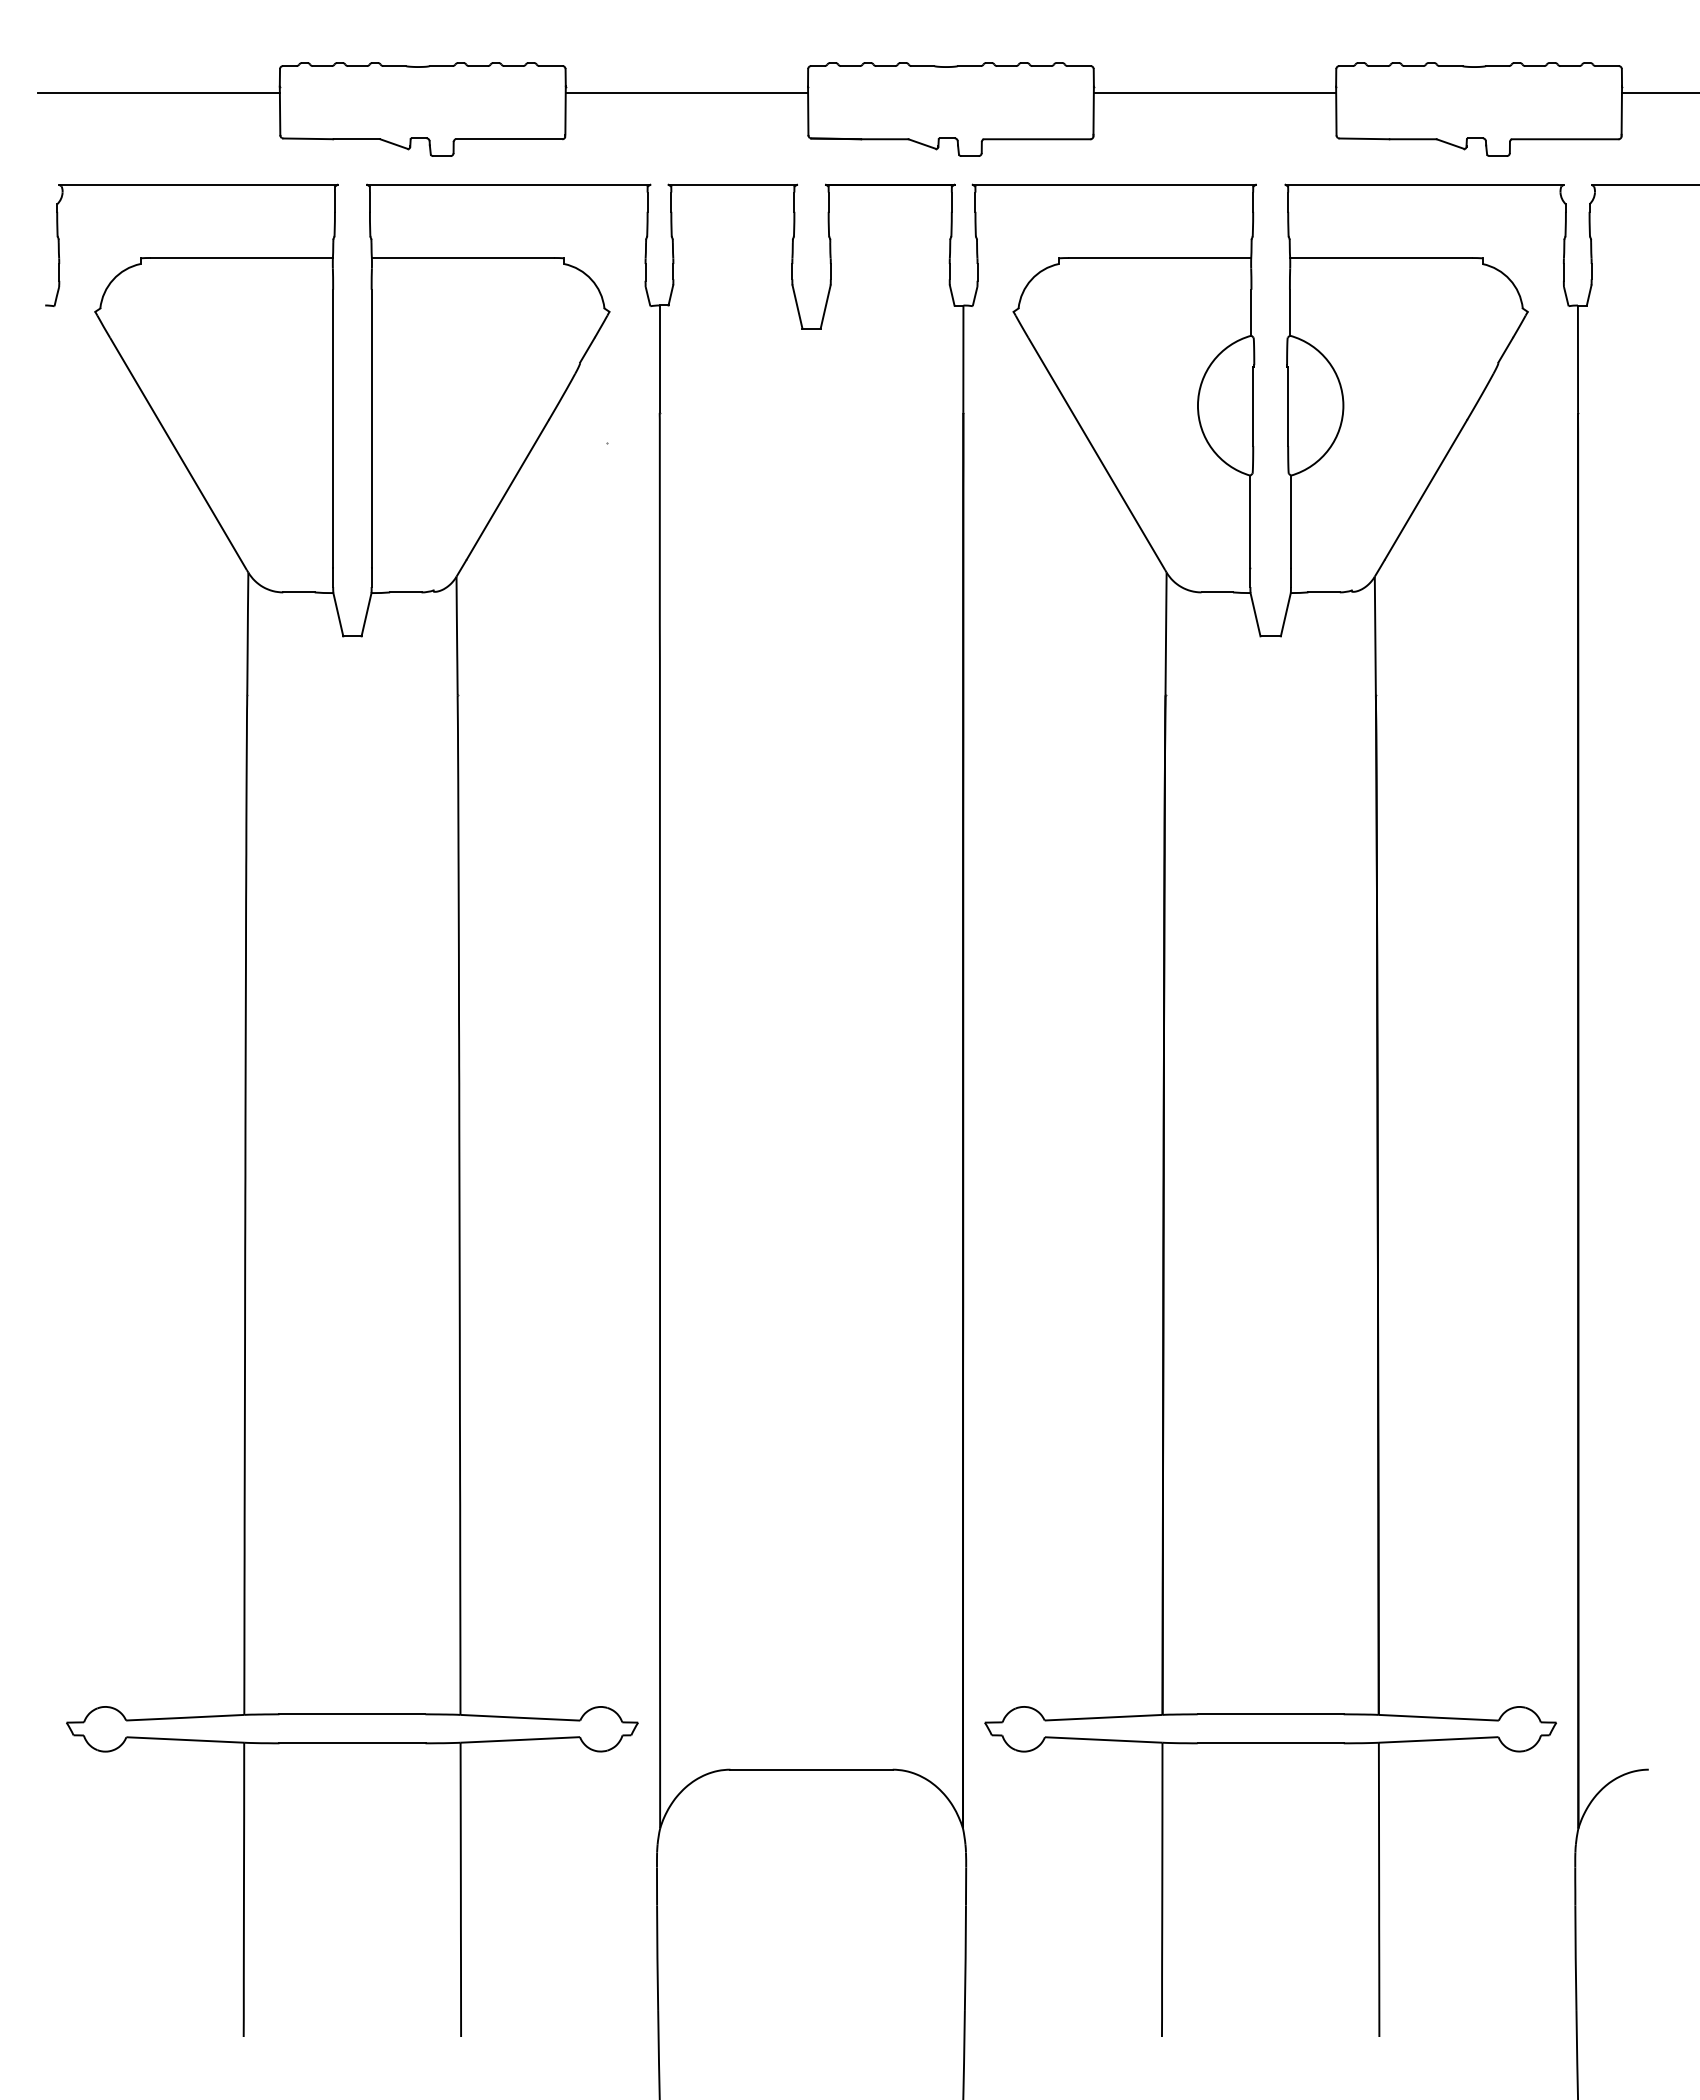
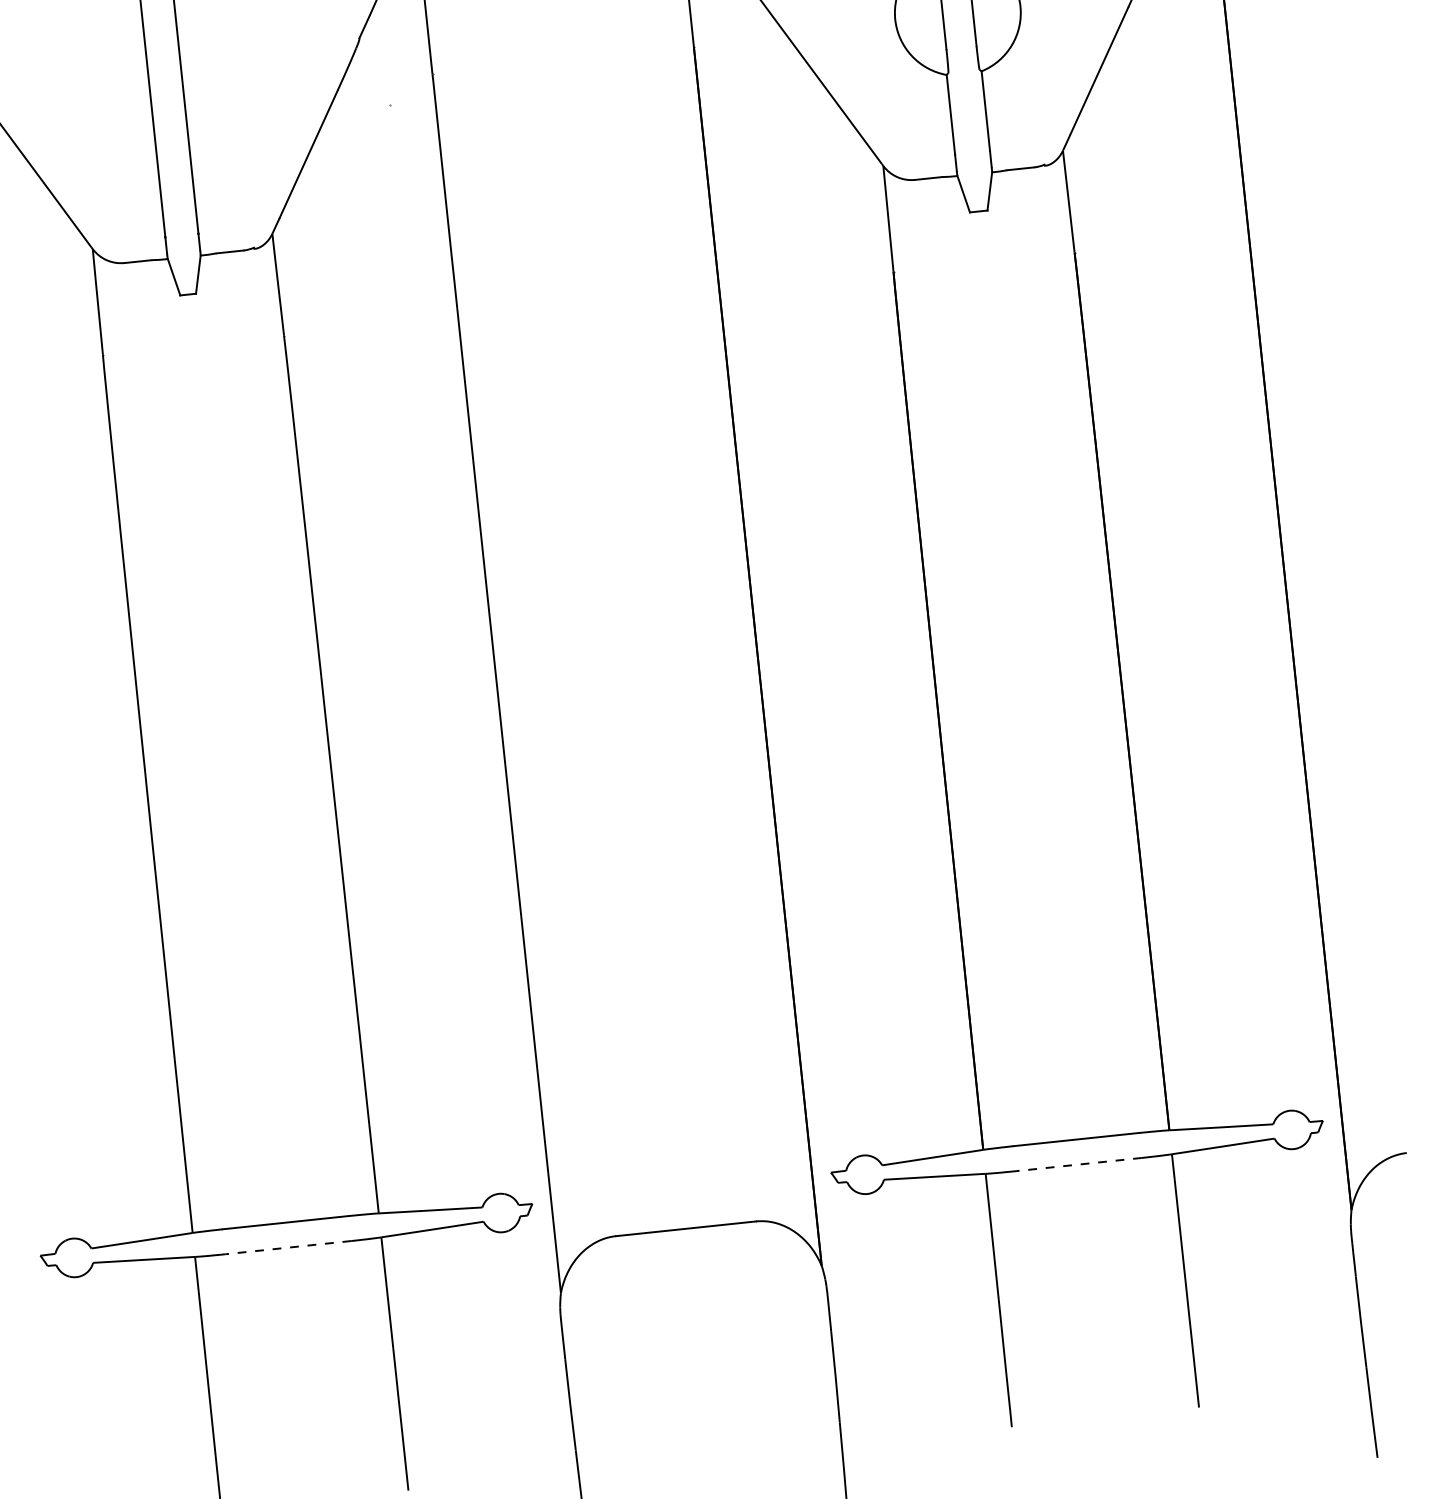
line: (351, 1743) -> (287, 1247), solid -> dashed
line: (1270, 1743) -> (1078, 1164), solid -> dashed

